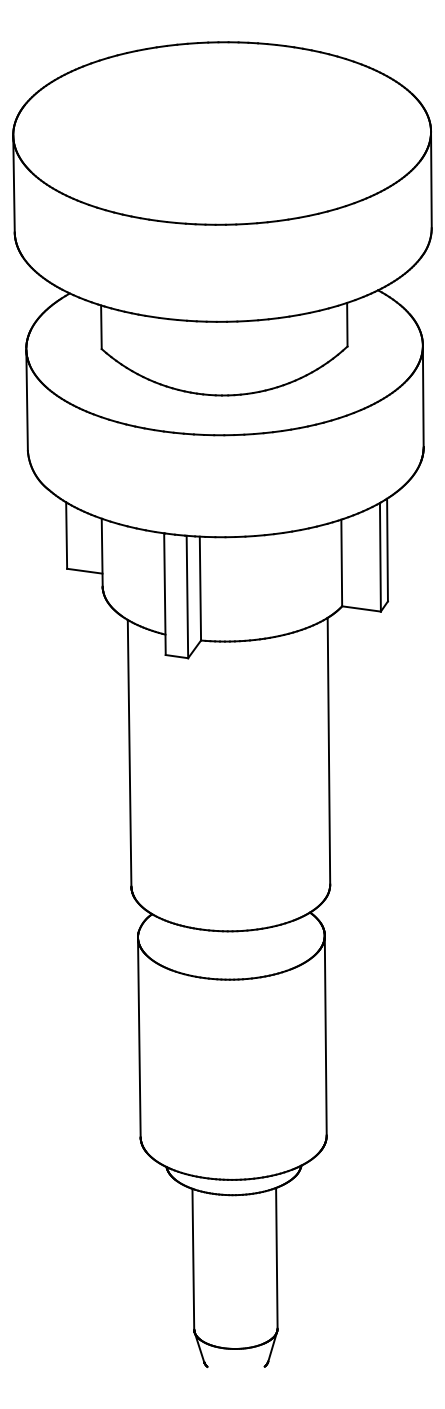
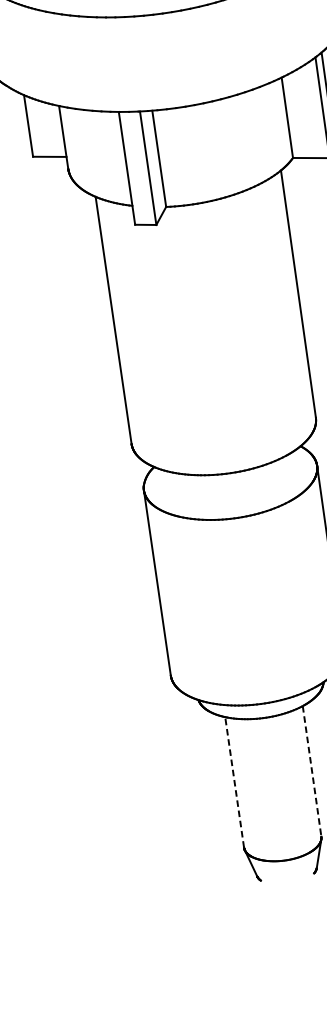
line: (193, 1258) -> (234, 781), solid -> dashed
line: (276, 1258) -> (311, 771), solid -> dashed

